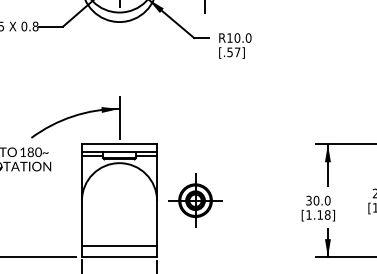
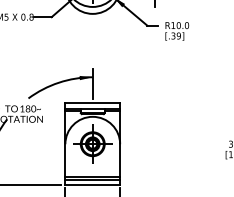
text: (233, 52) -> (175, 36), [.57] -> [.39]
part: (195, 200) -> (92, 144), moved
line: (119, 249) -> (92, 179), added

